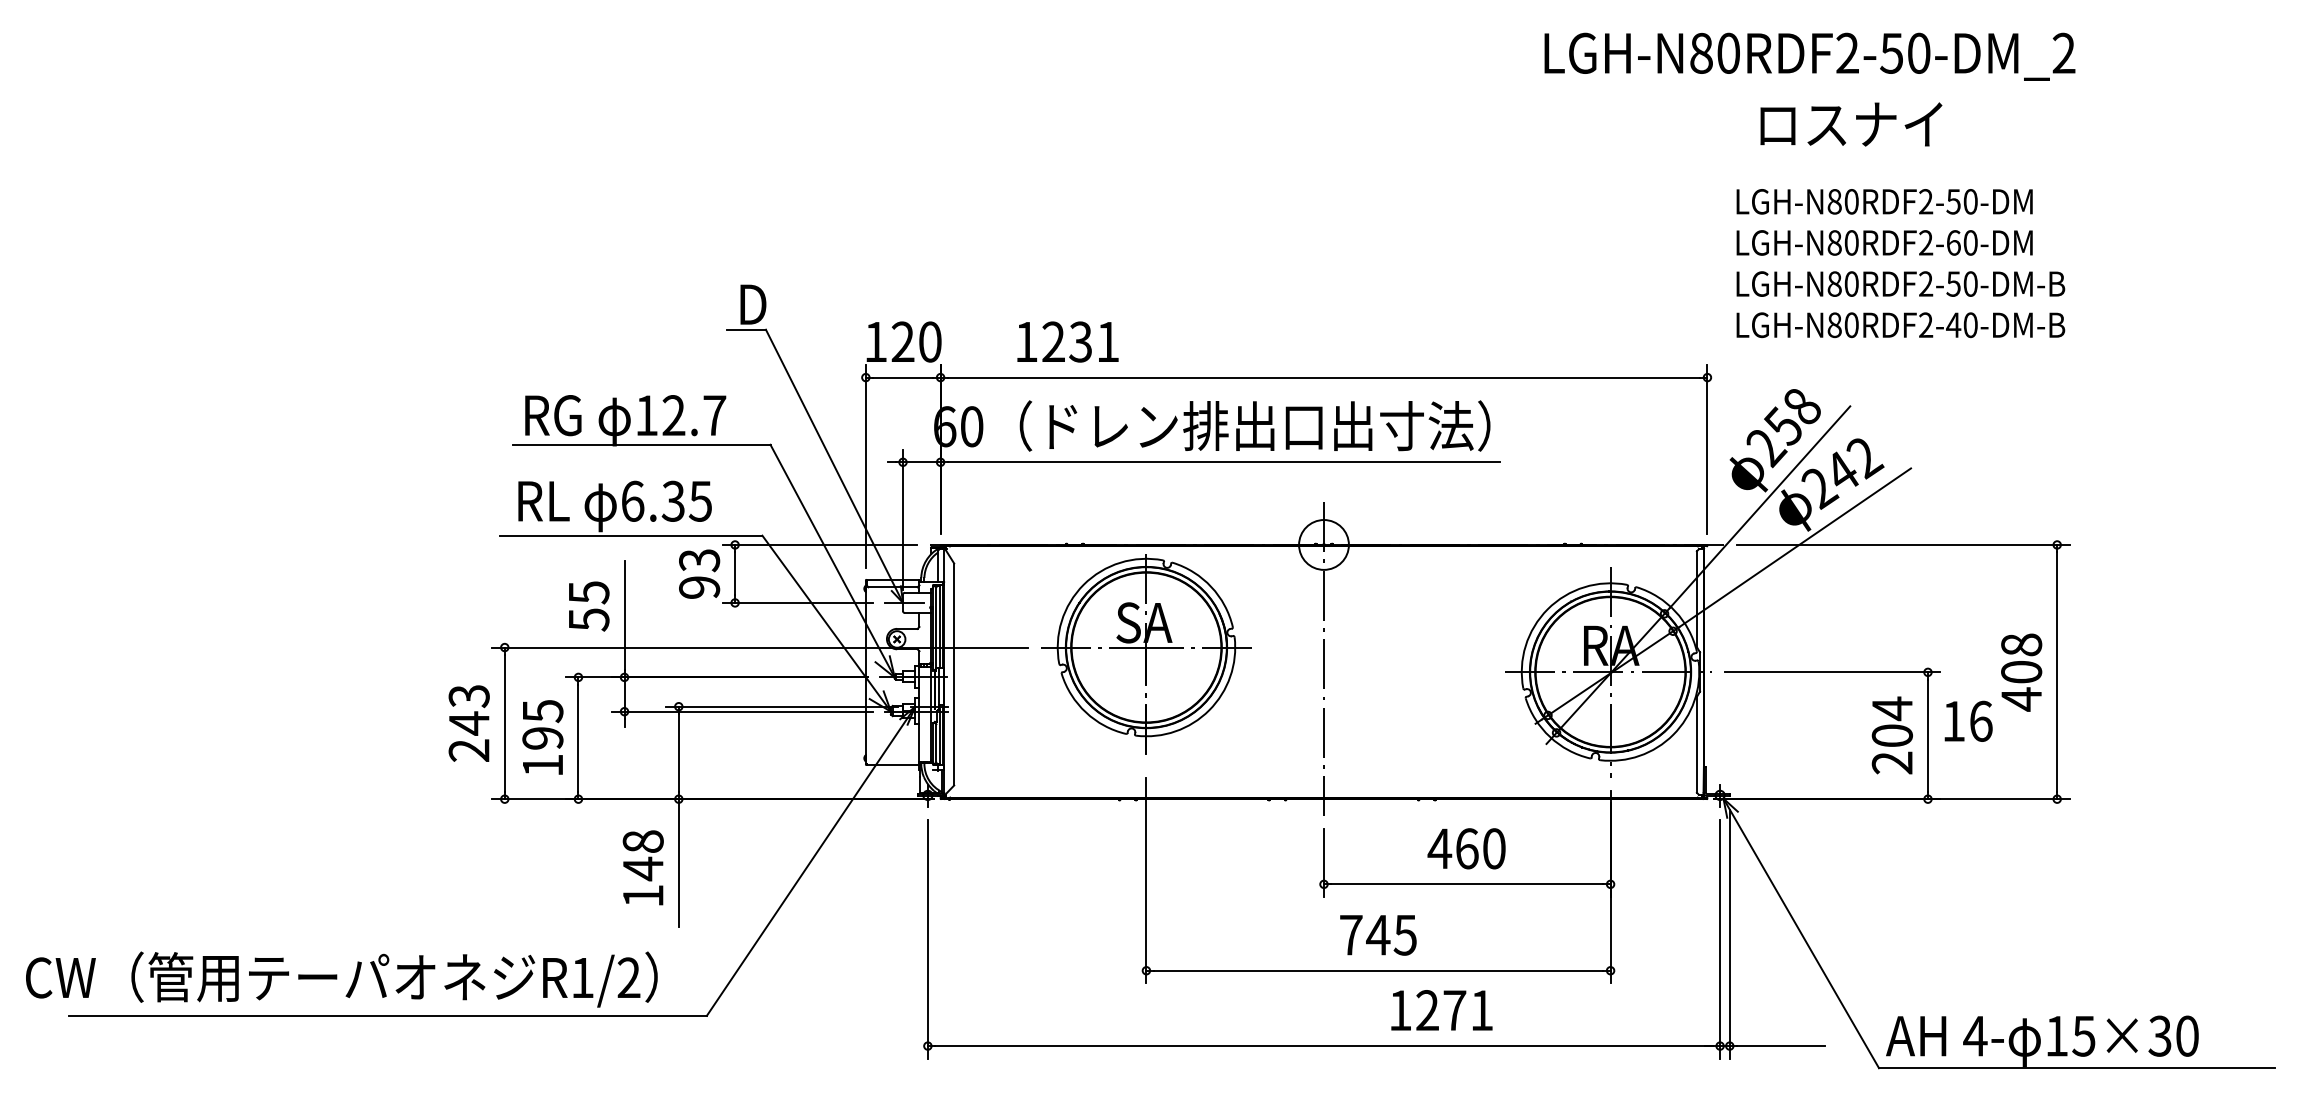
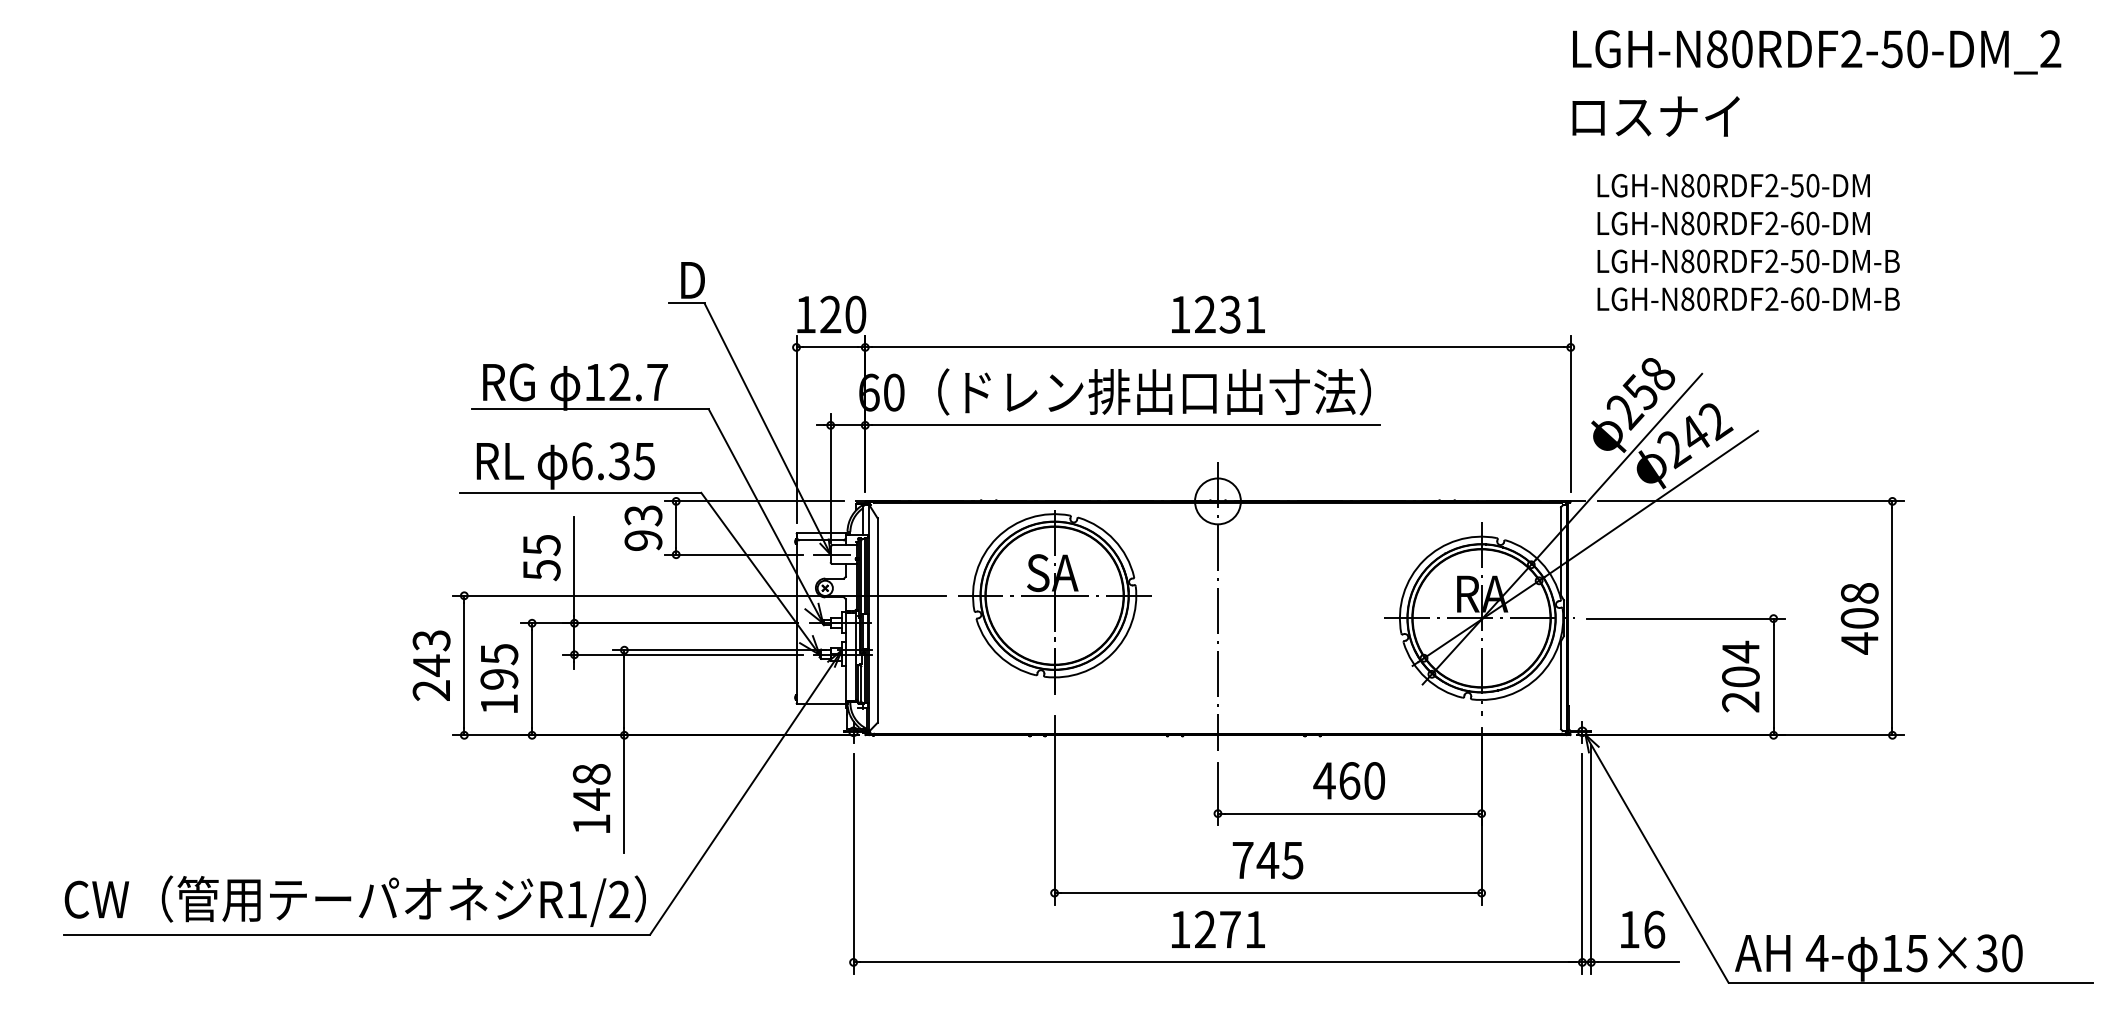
text: (1810, 57) -> (1817, 52), moved
text: (1850, 124) -> (1655, 116), moved
text: (1953, 325) -> (1797, 299), LGH-N80RDF2-40-DM-B -> LGH-N80RDF2-60-DM-B
text: (1068, 341) -> (1218, 314), moved
text: (1969, 721) -> (1643, 929), moved
text: (340, 978) -> (354, 900), moved
text: (1441, 1009) -> (1218, 928), moved

